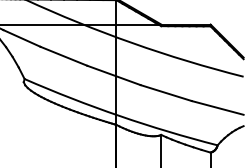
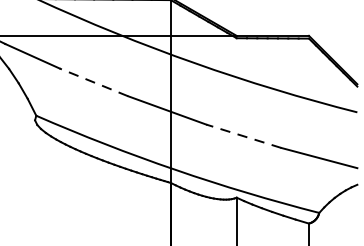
line: (63, 56) -> (93, 82), solid -> dashed
line: (166, 93) -> (244, 136), solid -> dashed

